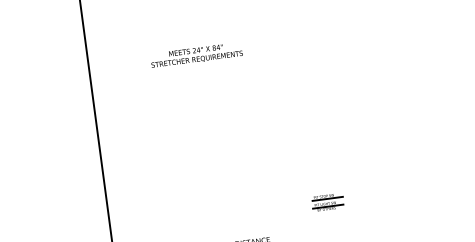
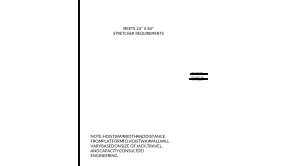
part: (327, 202) -> (198, 76), moved

